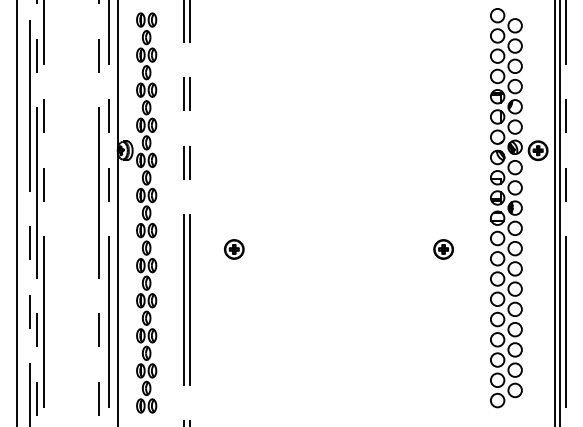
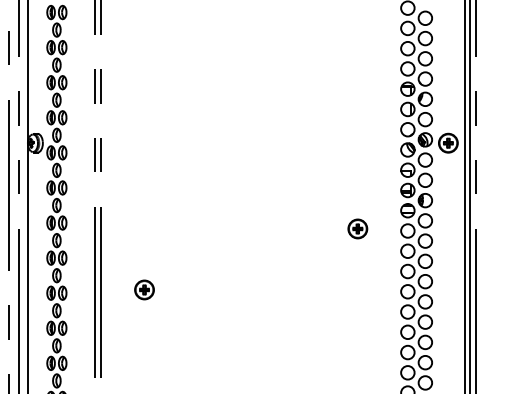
part: (234, 249) -> (144, 289), moved
part: (443, 249) -> (357, 228), moved

